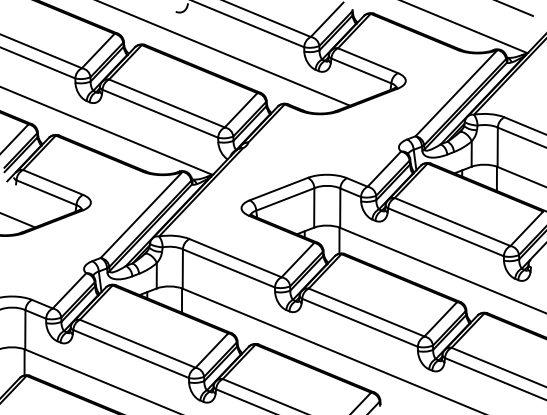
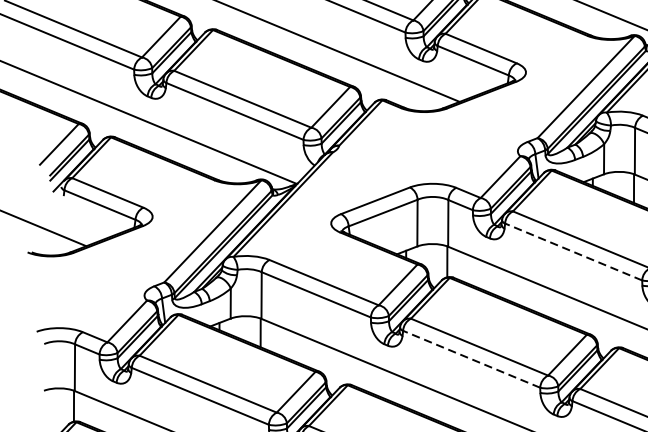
line: (446, 232) -> (574, 252), solid -> dashed
line: (360, 322) -> (472, 358), solid -> dashed

